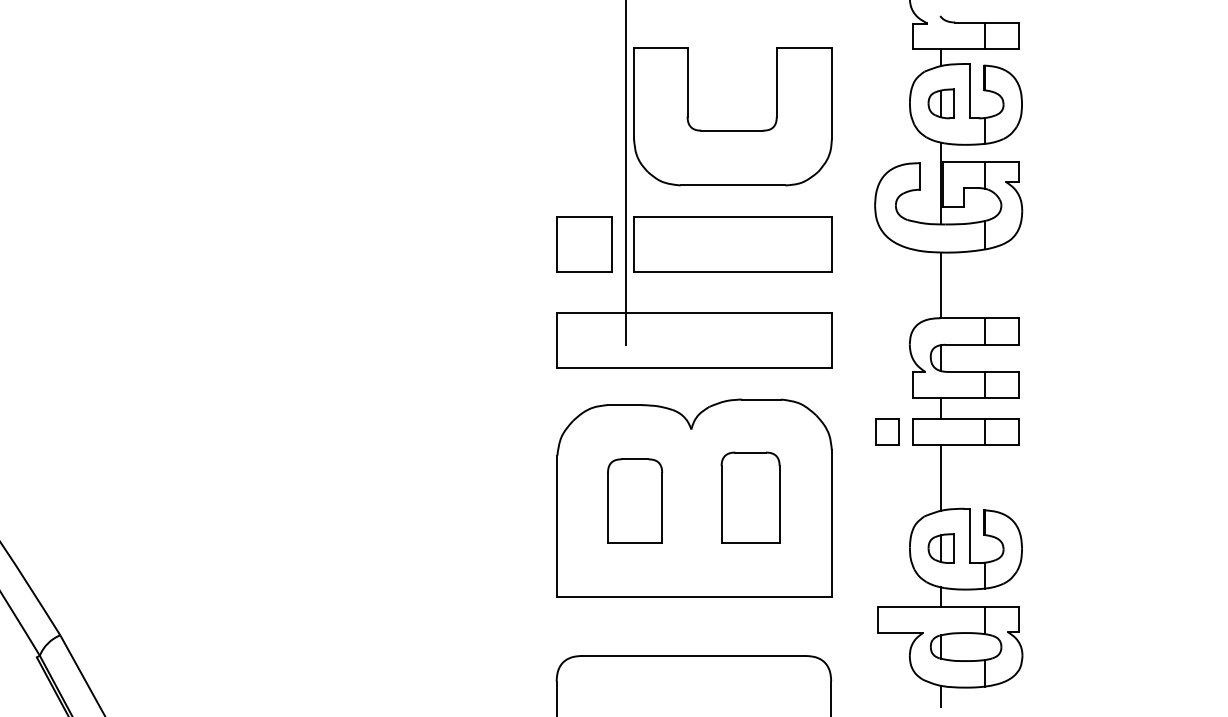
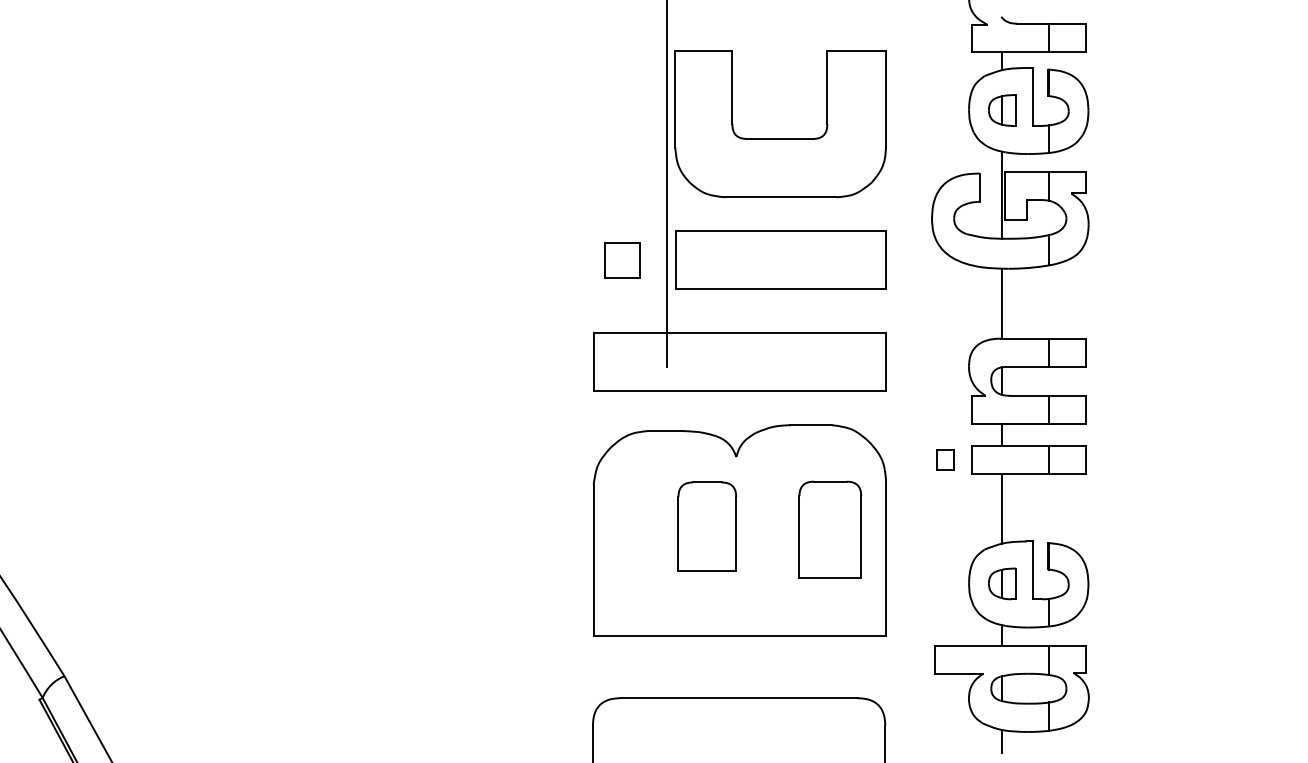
part: (584, 244) -> (622, 260), size x0.6
part: (887, 431) -> (945, 459), size x0.7
part: (750, 497) -> (830, 529), moved
part: (635, 500) -> (707, 526), moved

